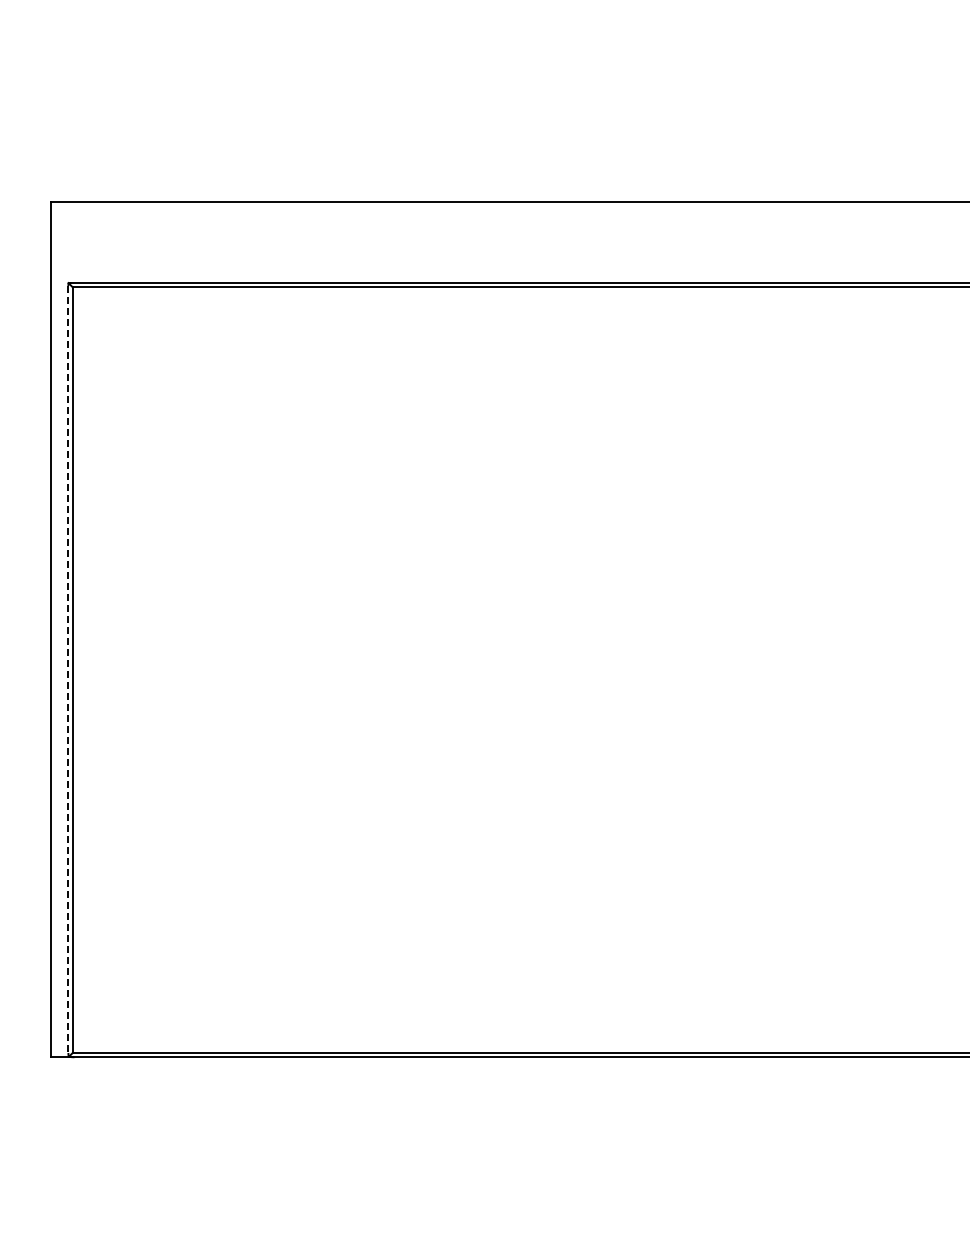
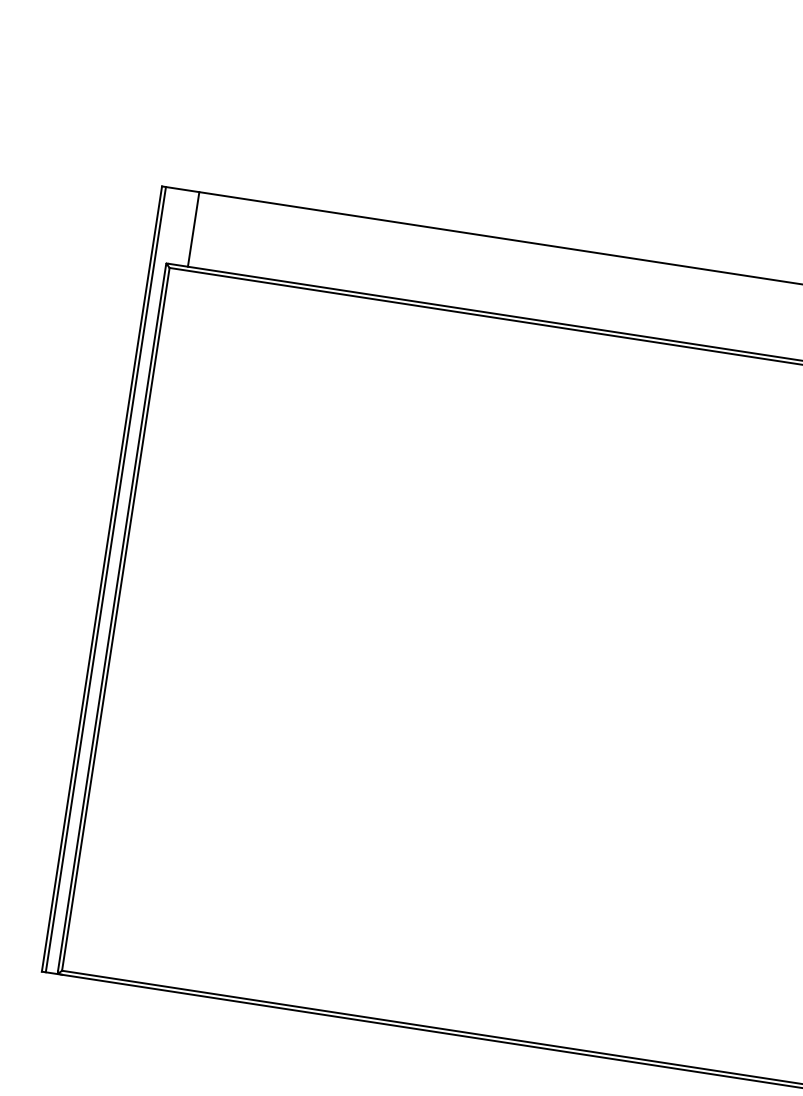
line: (92, 241) -> (194, 228), added
line: (55, 629) -> (105, 579), added
line: (68, 670) -> (111, 619), dashed -> solid

